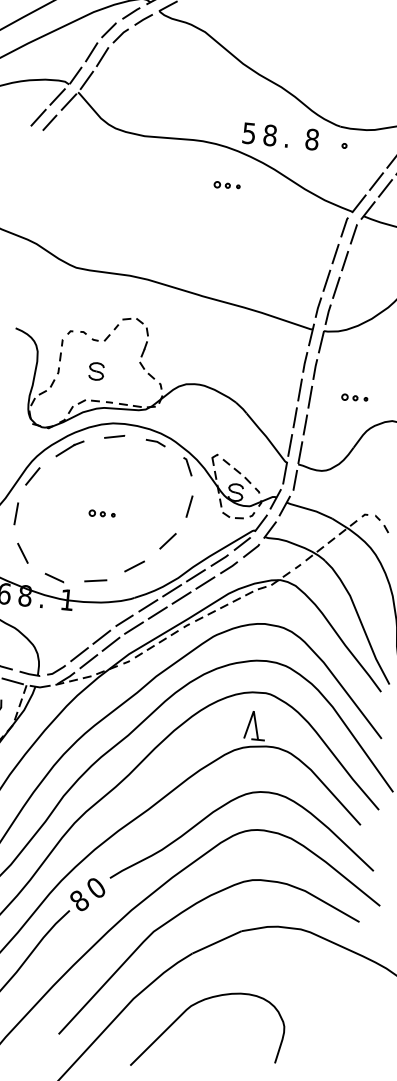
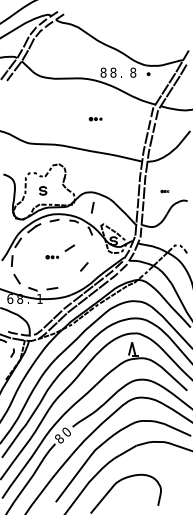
text: (249, 132) -> (103, 72), 5 -> 8
part: (226, 186) -> (95, 119), moved
part: (353, 397) -> (164, 191), size x0.6
line: (188, 506) -> (92, 207), moved
line: (133, 564) -> (69, 247), moved

